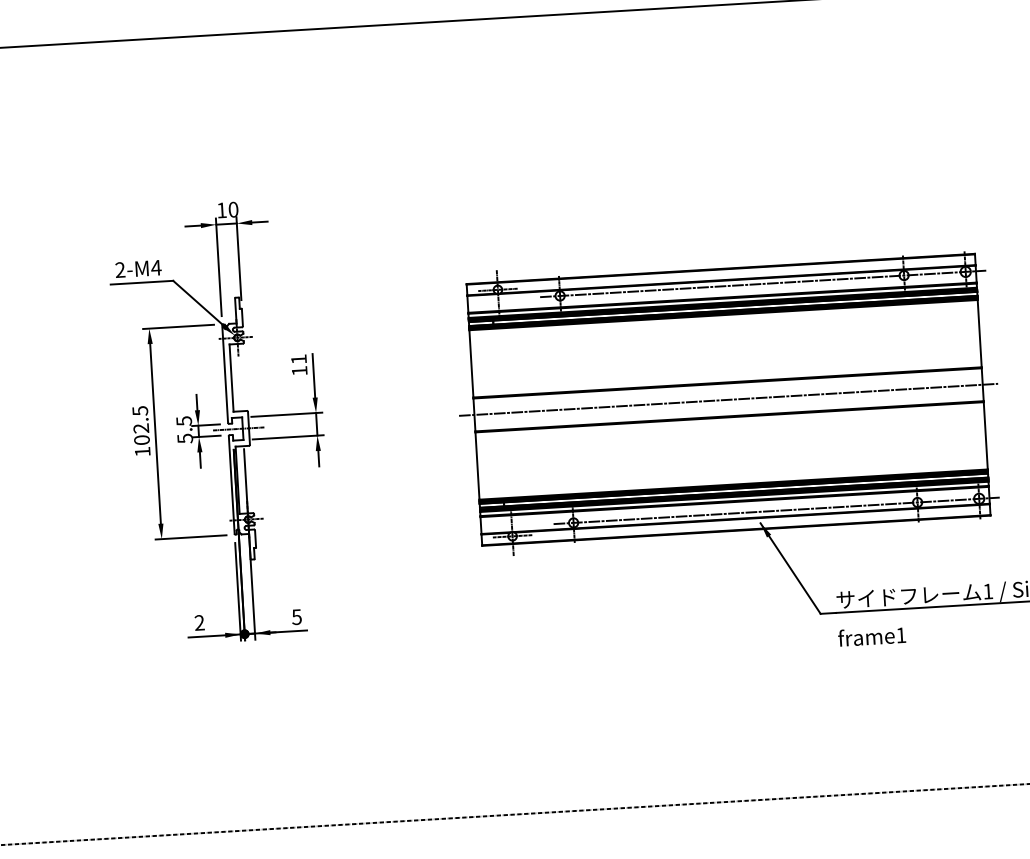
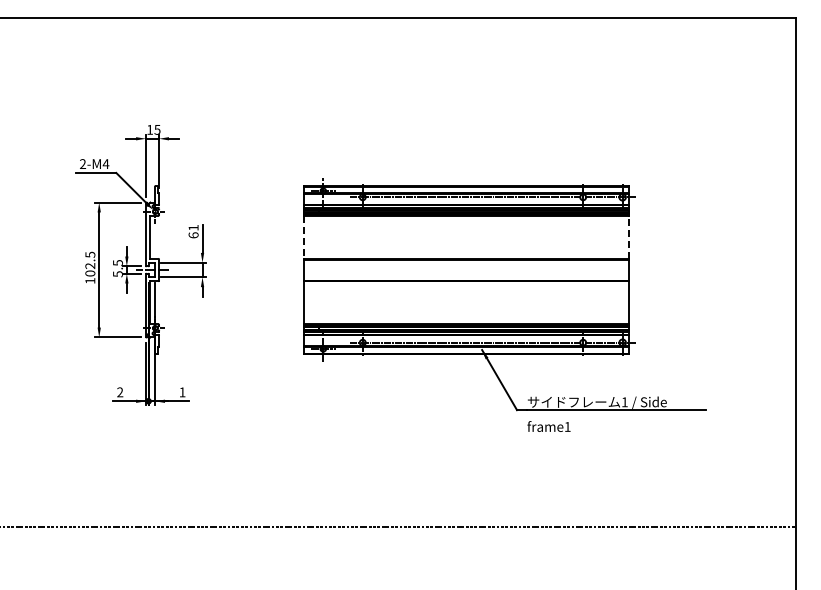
text: (233, 209) -> (157, 129), 10 -> 15
line: (980, 333) -> (629, 237), solid -> dashed
line: (471, 364) -> (303, 237), solid -> dashed
text: (299, 371) -> (193, 235), 11 -> 61
line: (728, 400) -> (466, 270), removed
text: (296, 617) -> (182, 392), 5 -> 1

